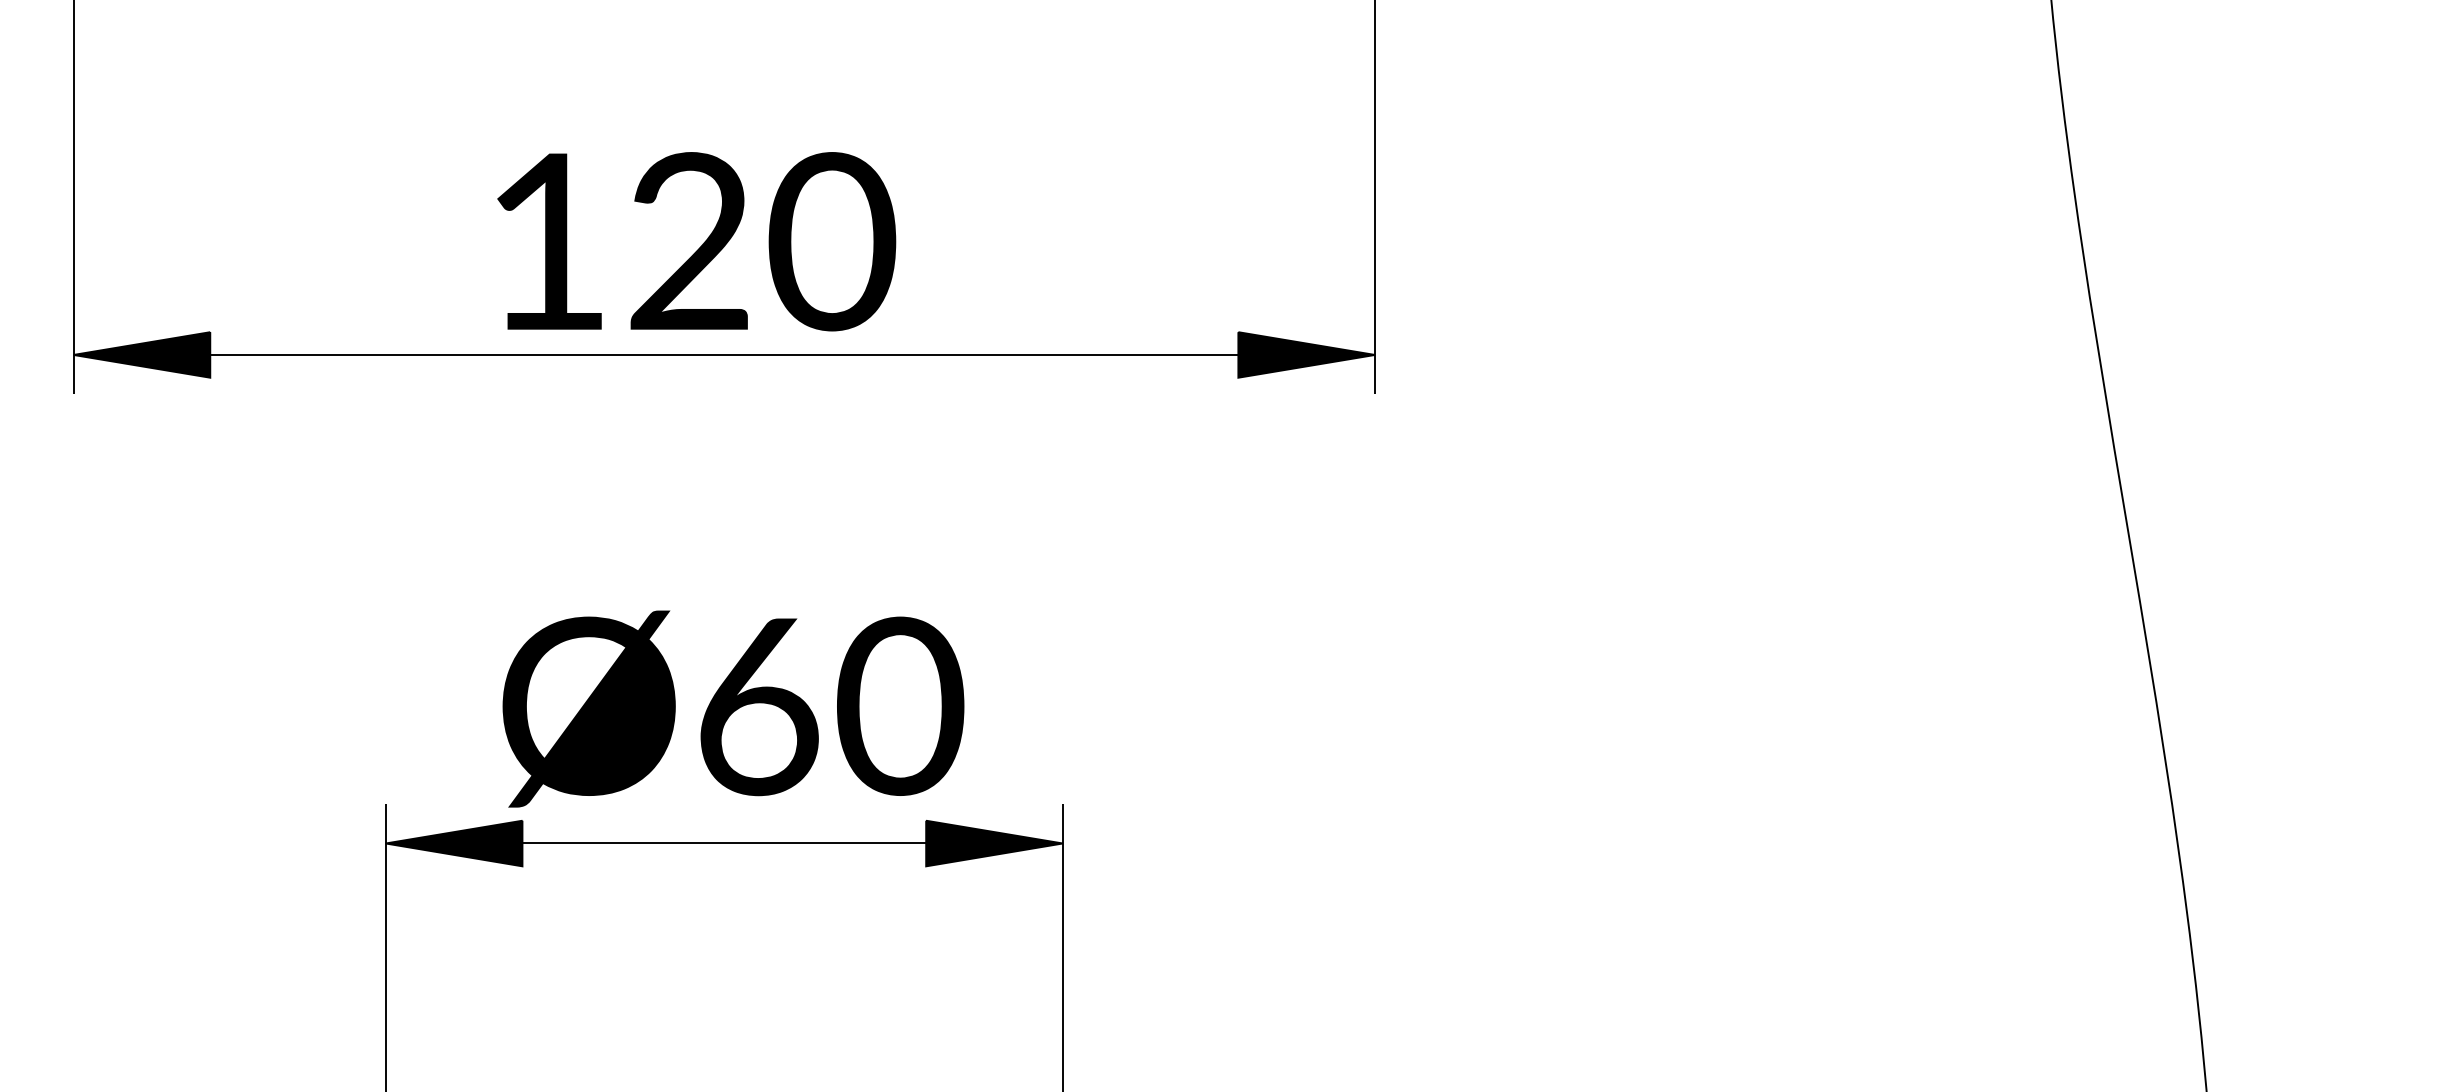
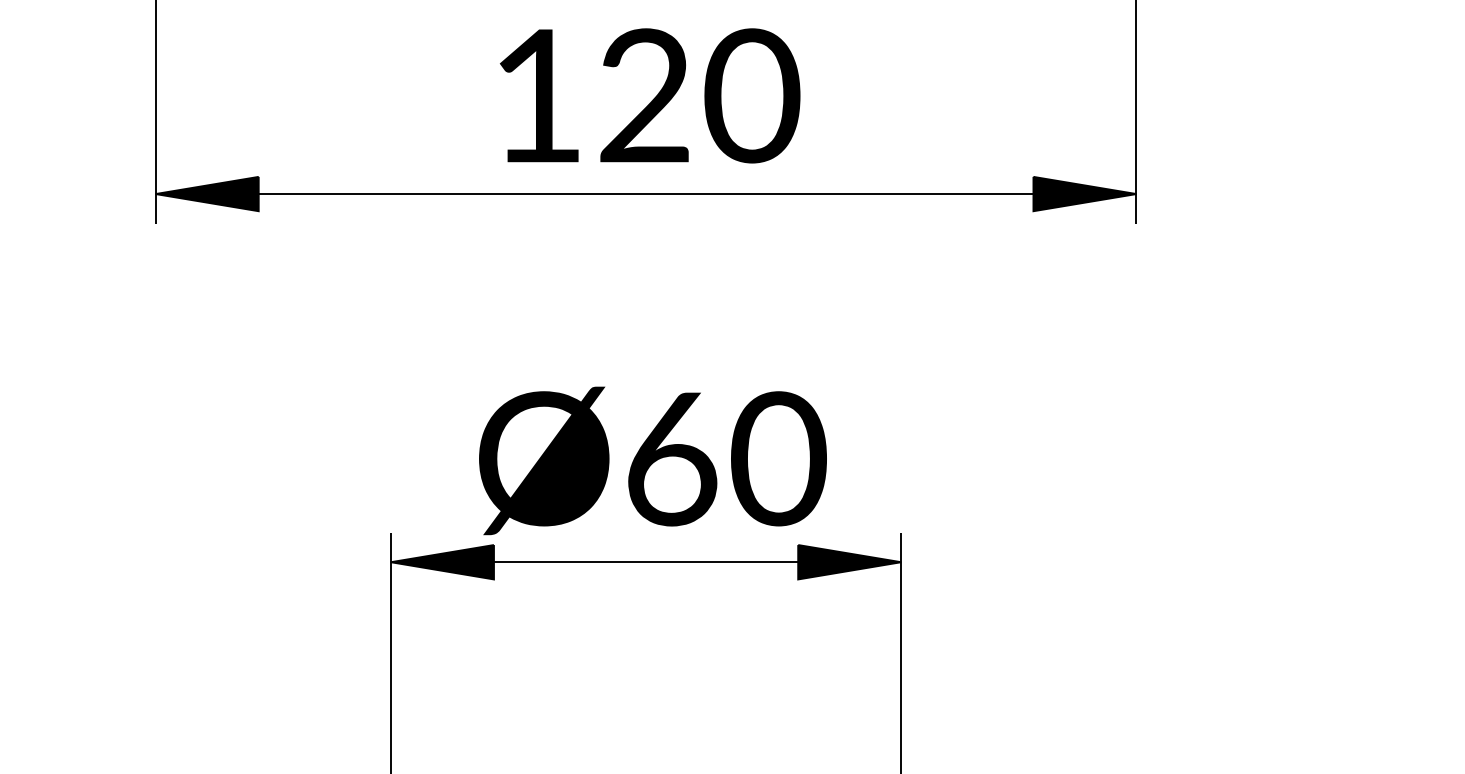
text: (696, 241) -> (649, 95), moved

